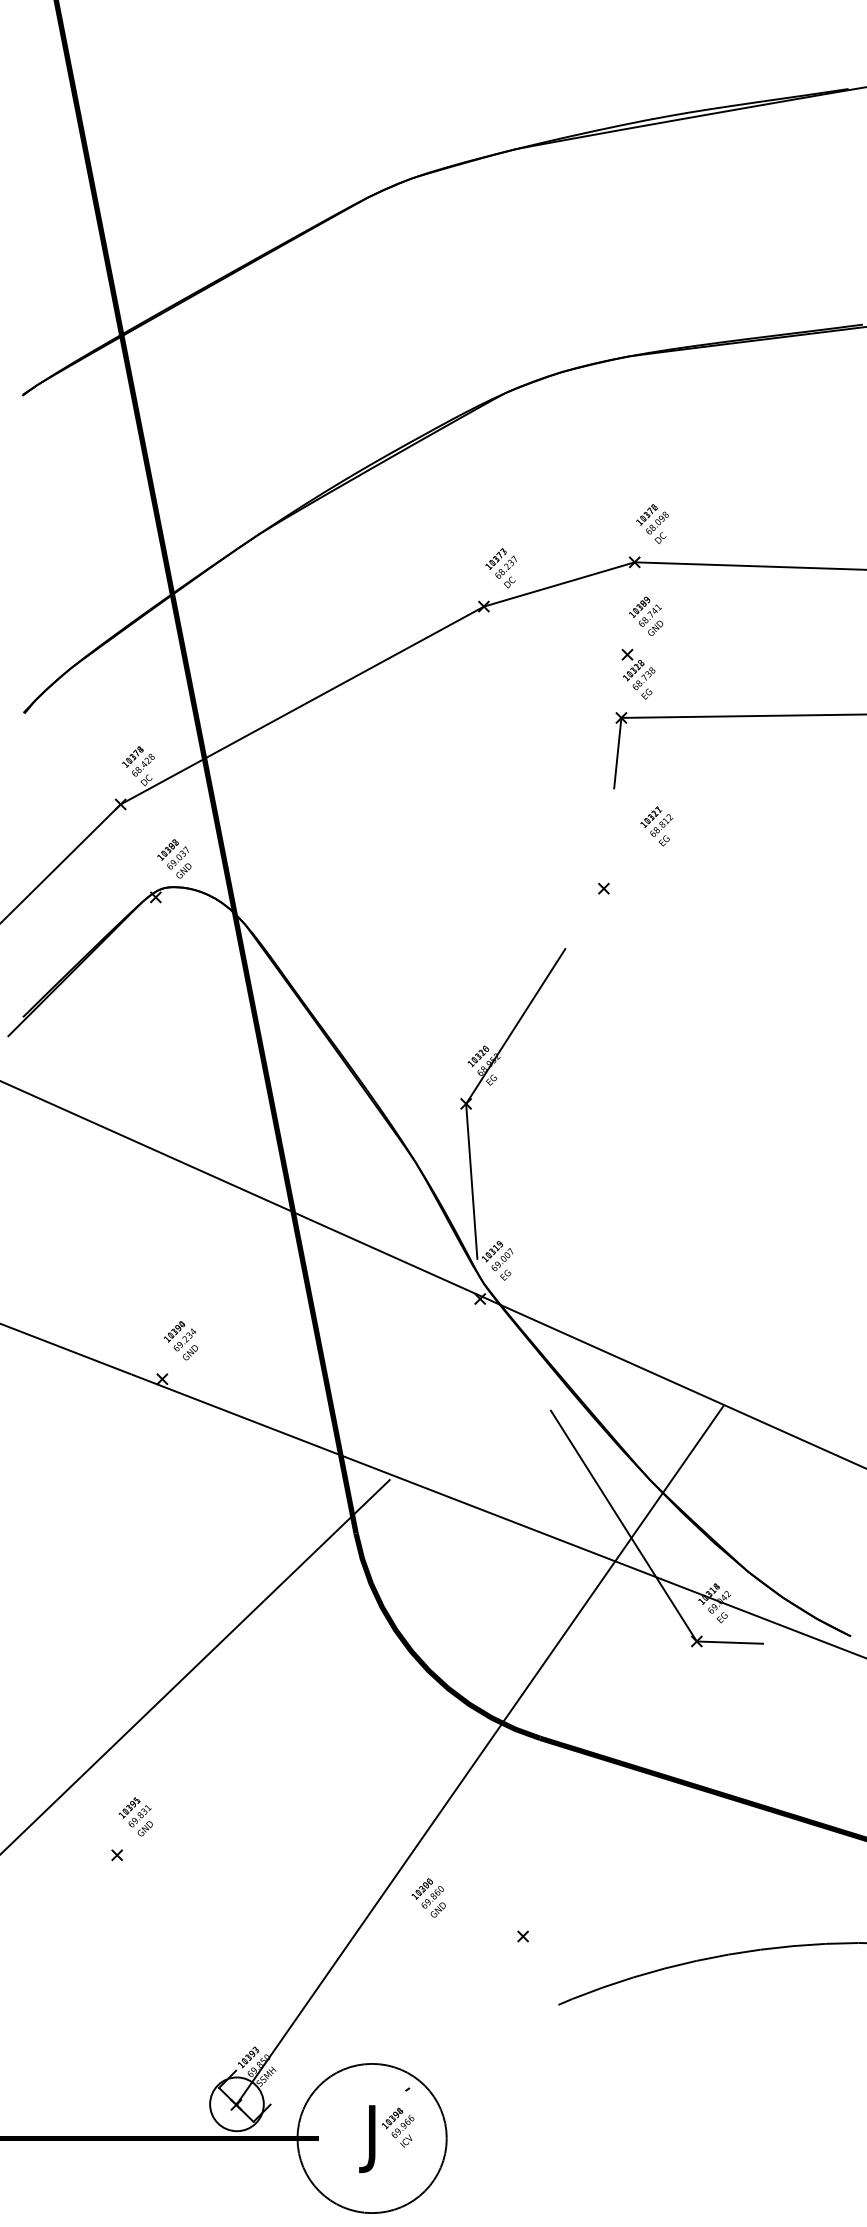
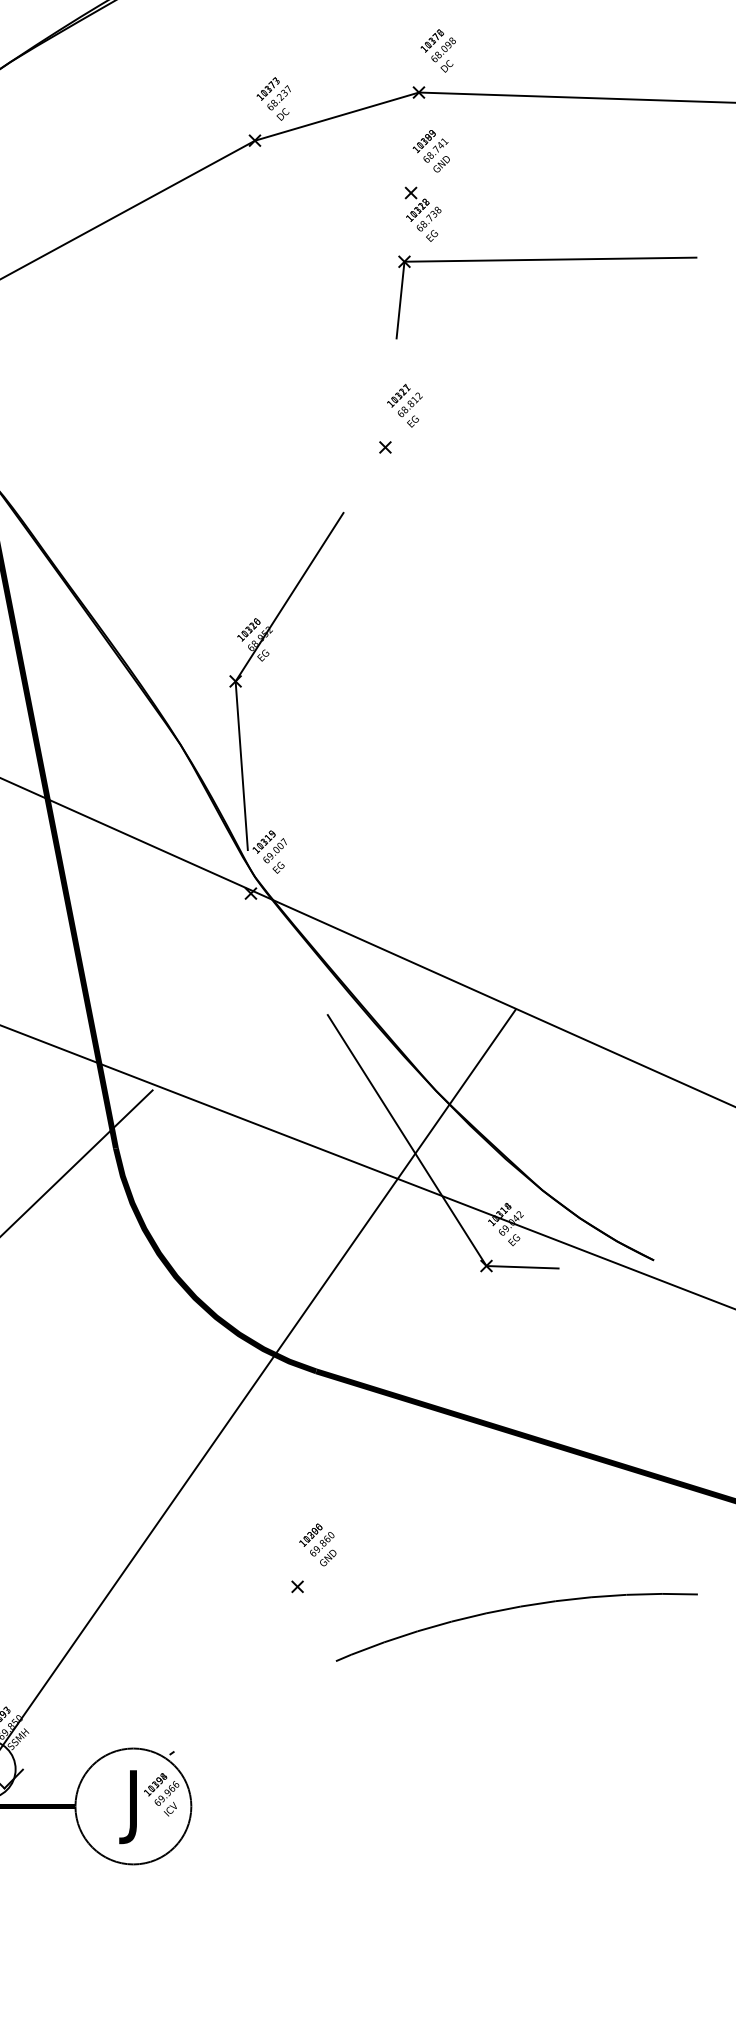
text: (656, 826) -> (404, 405), moved
text: (428, 1897) -> (317, 1544), moved
circle: (371, 2138) -> (132, 1806), size x0.71

